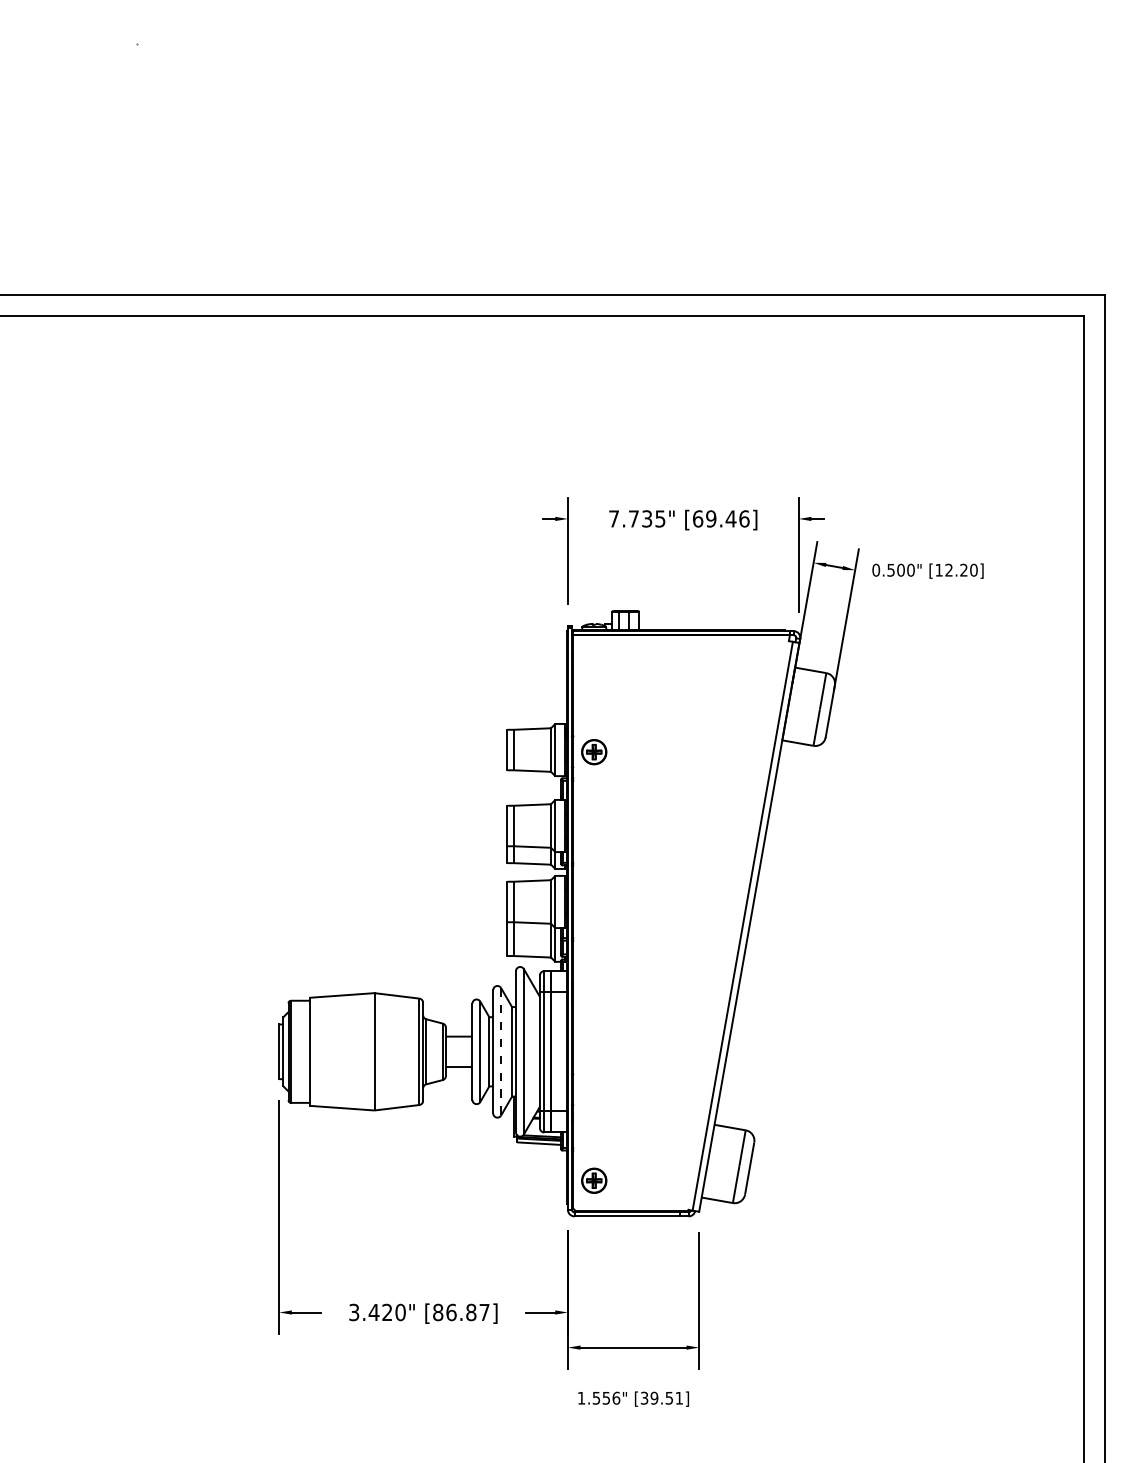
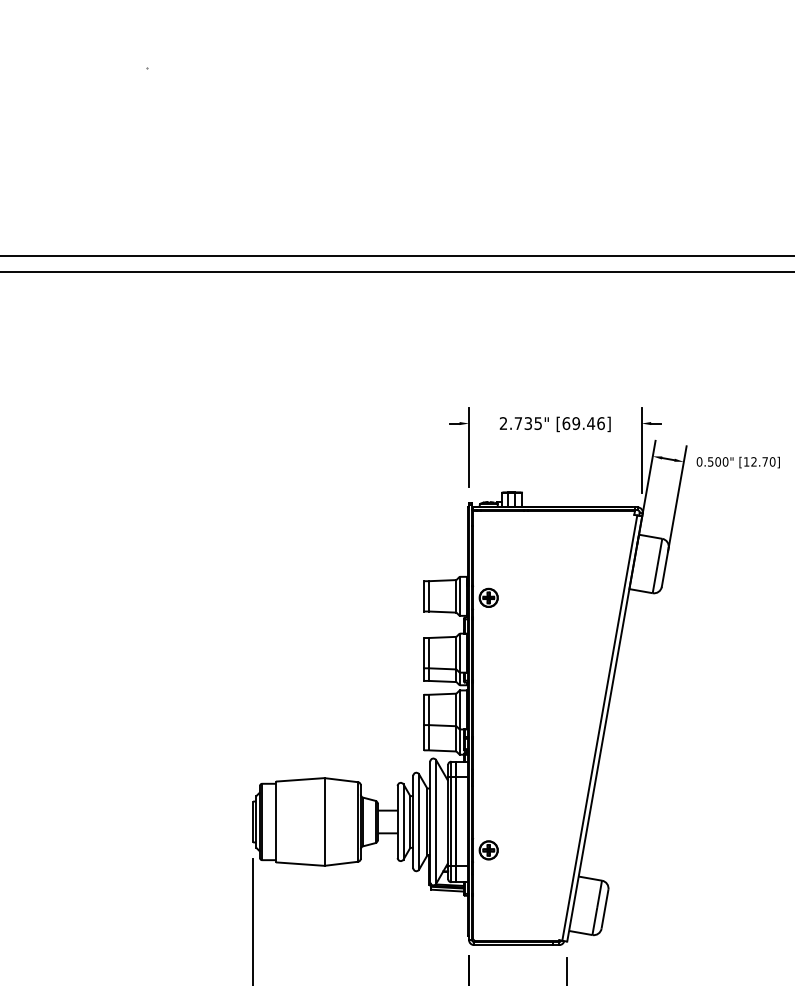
text: (613, 518) -> (503, 423), 7.735" -> 2.735"
text: (963, 569) -> (764, 461), [12.20] -> [12.70]
line: (501, 1051) -> (419, 821), dashed -> solid
part: (594, 1180) -> (488, 850), moved

